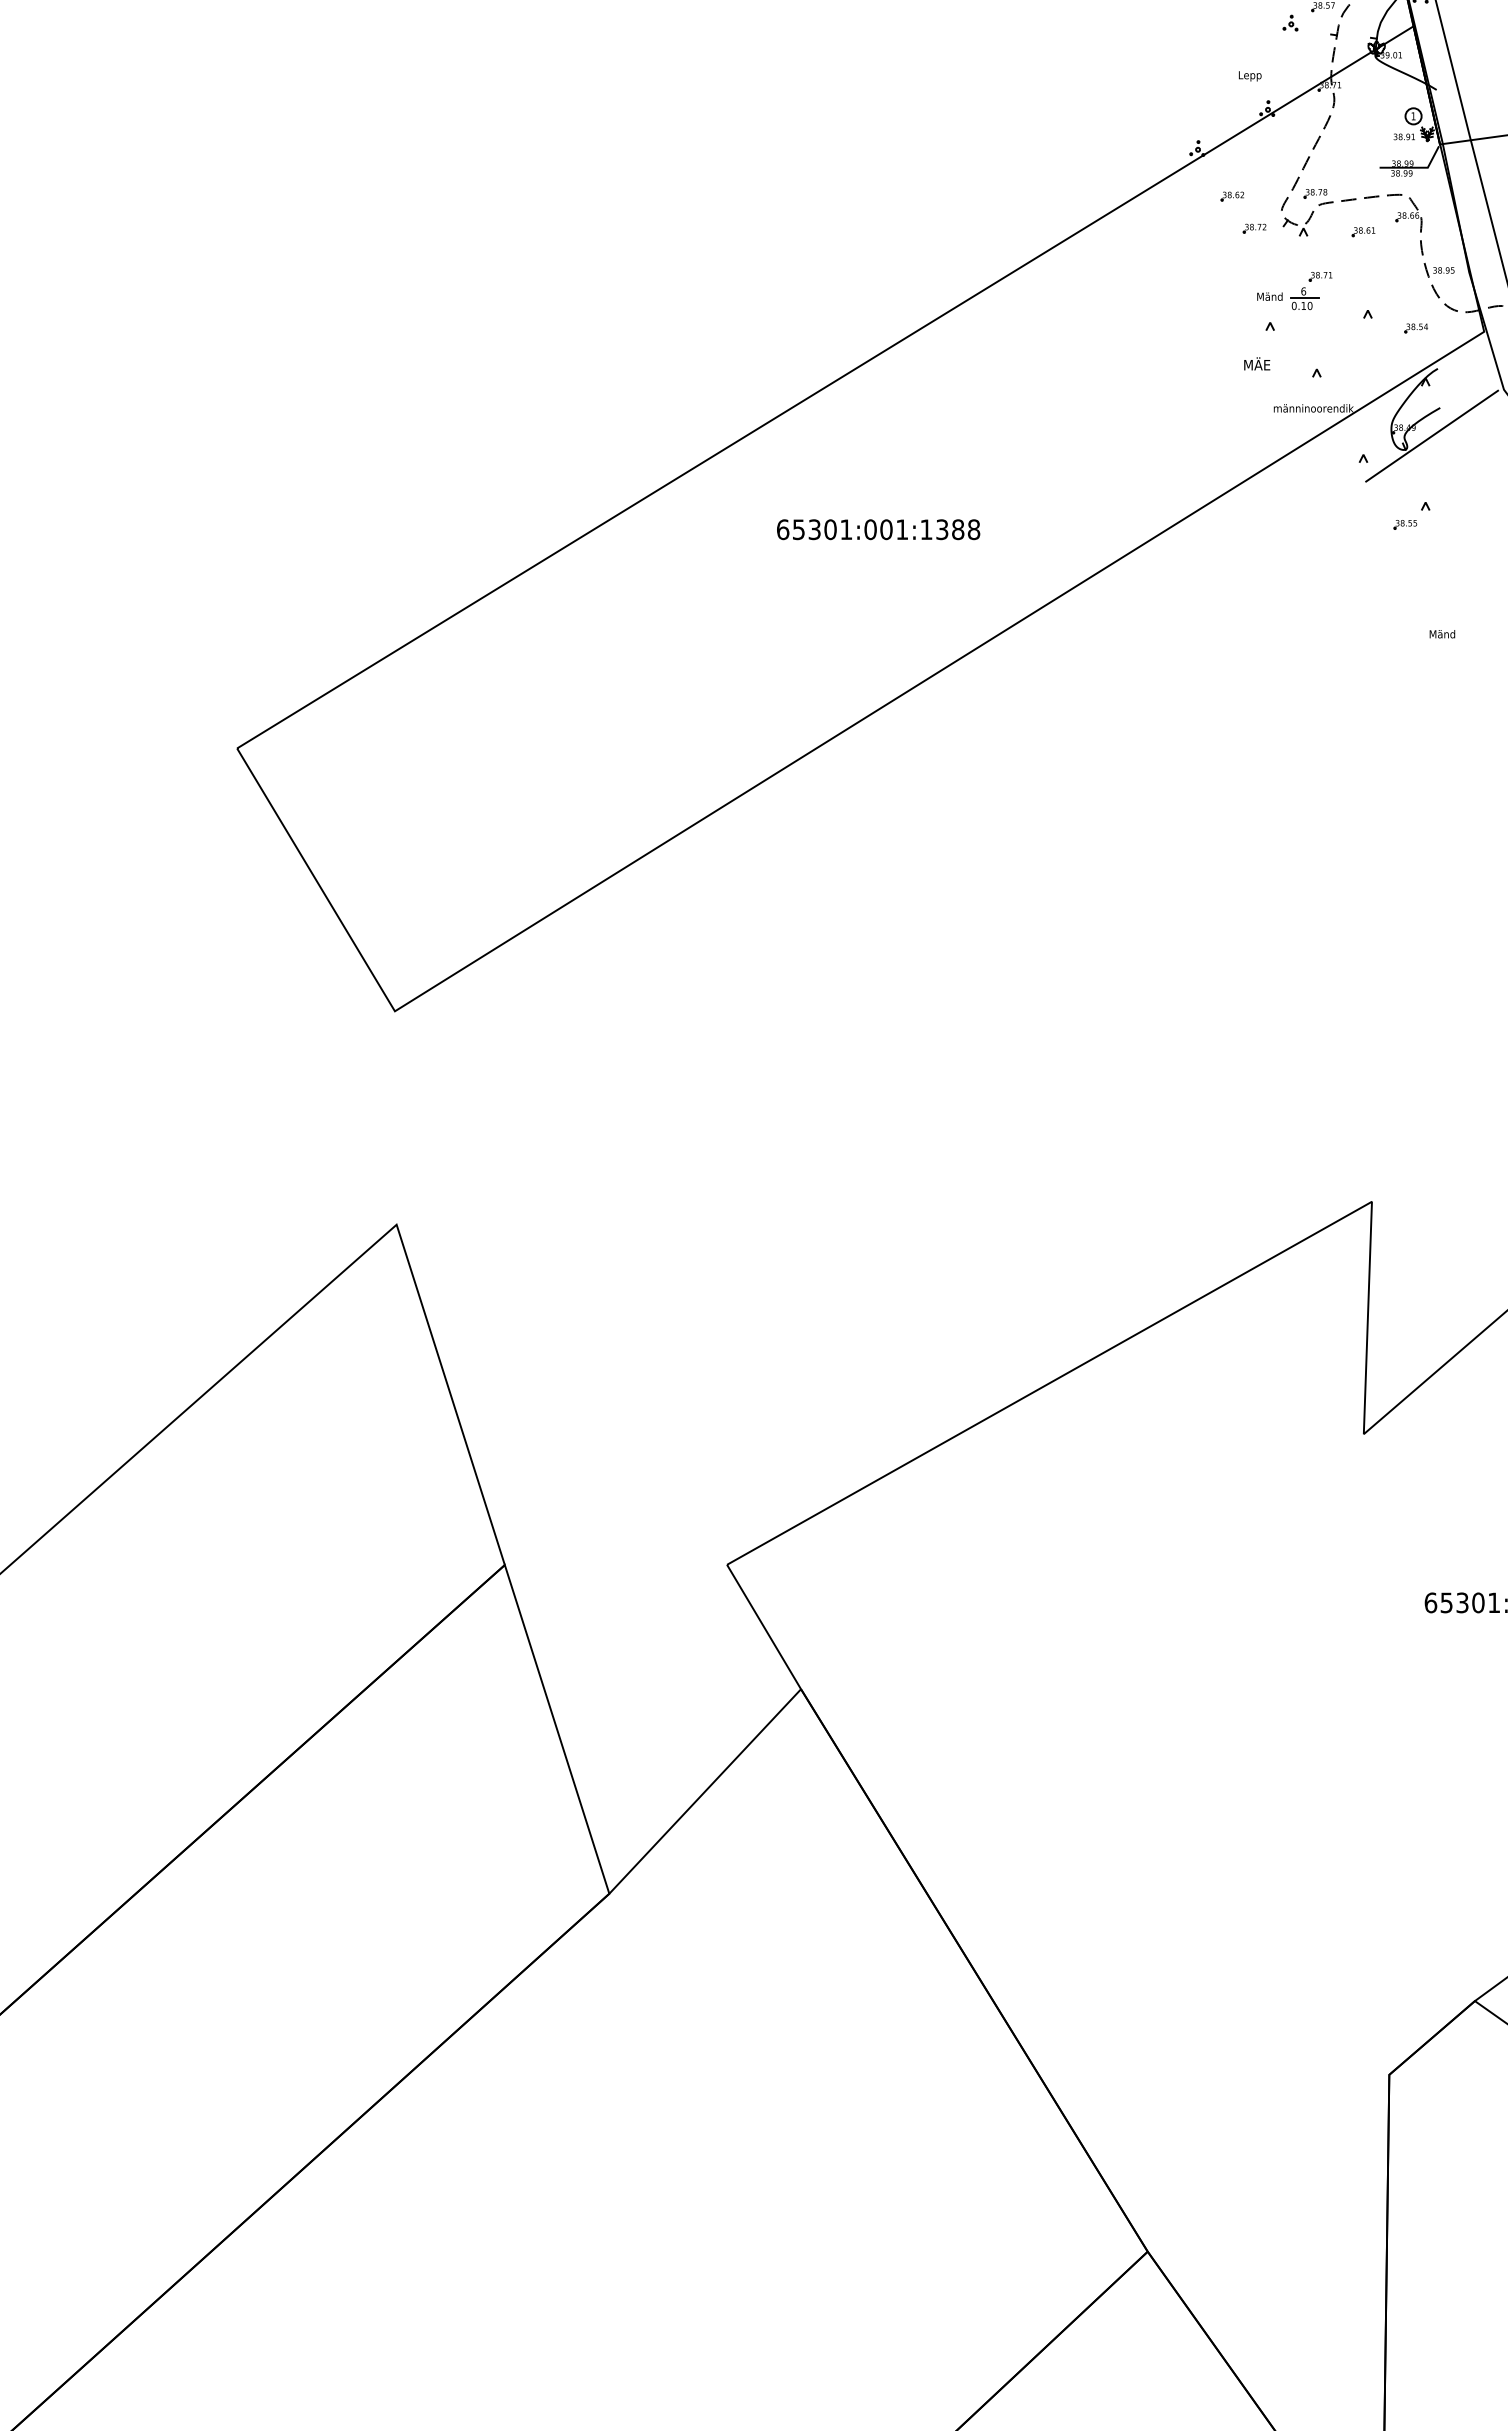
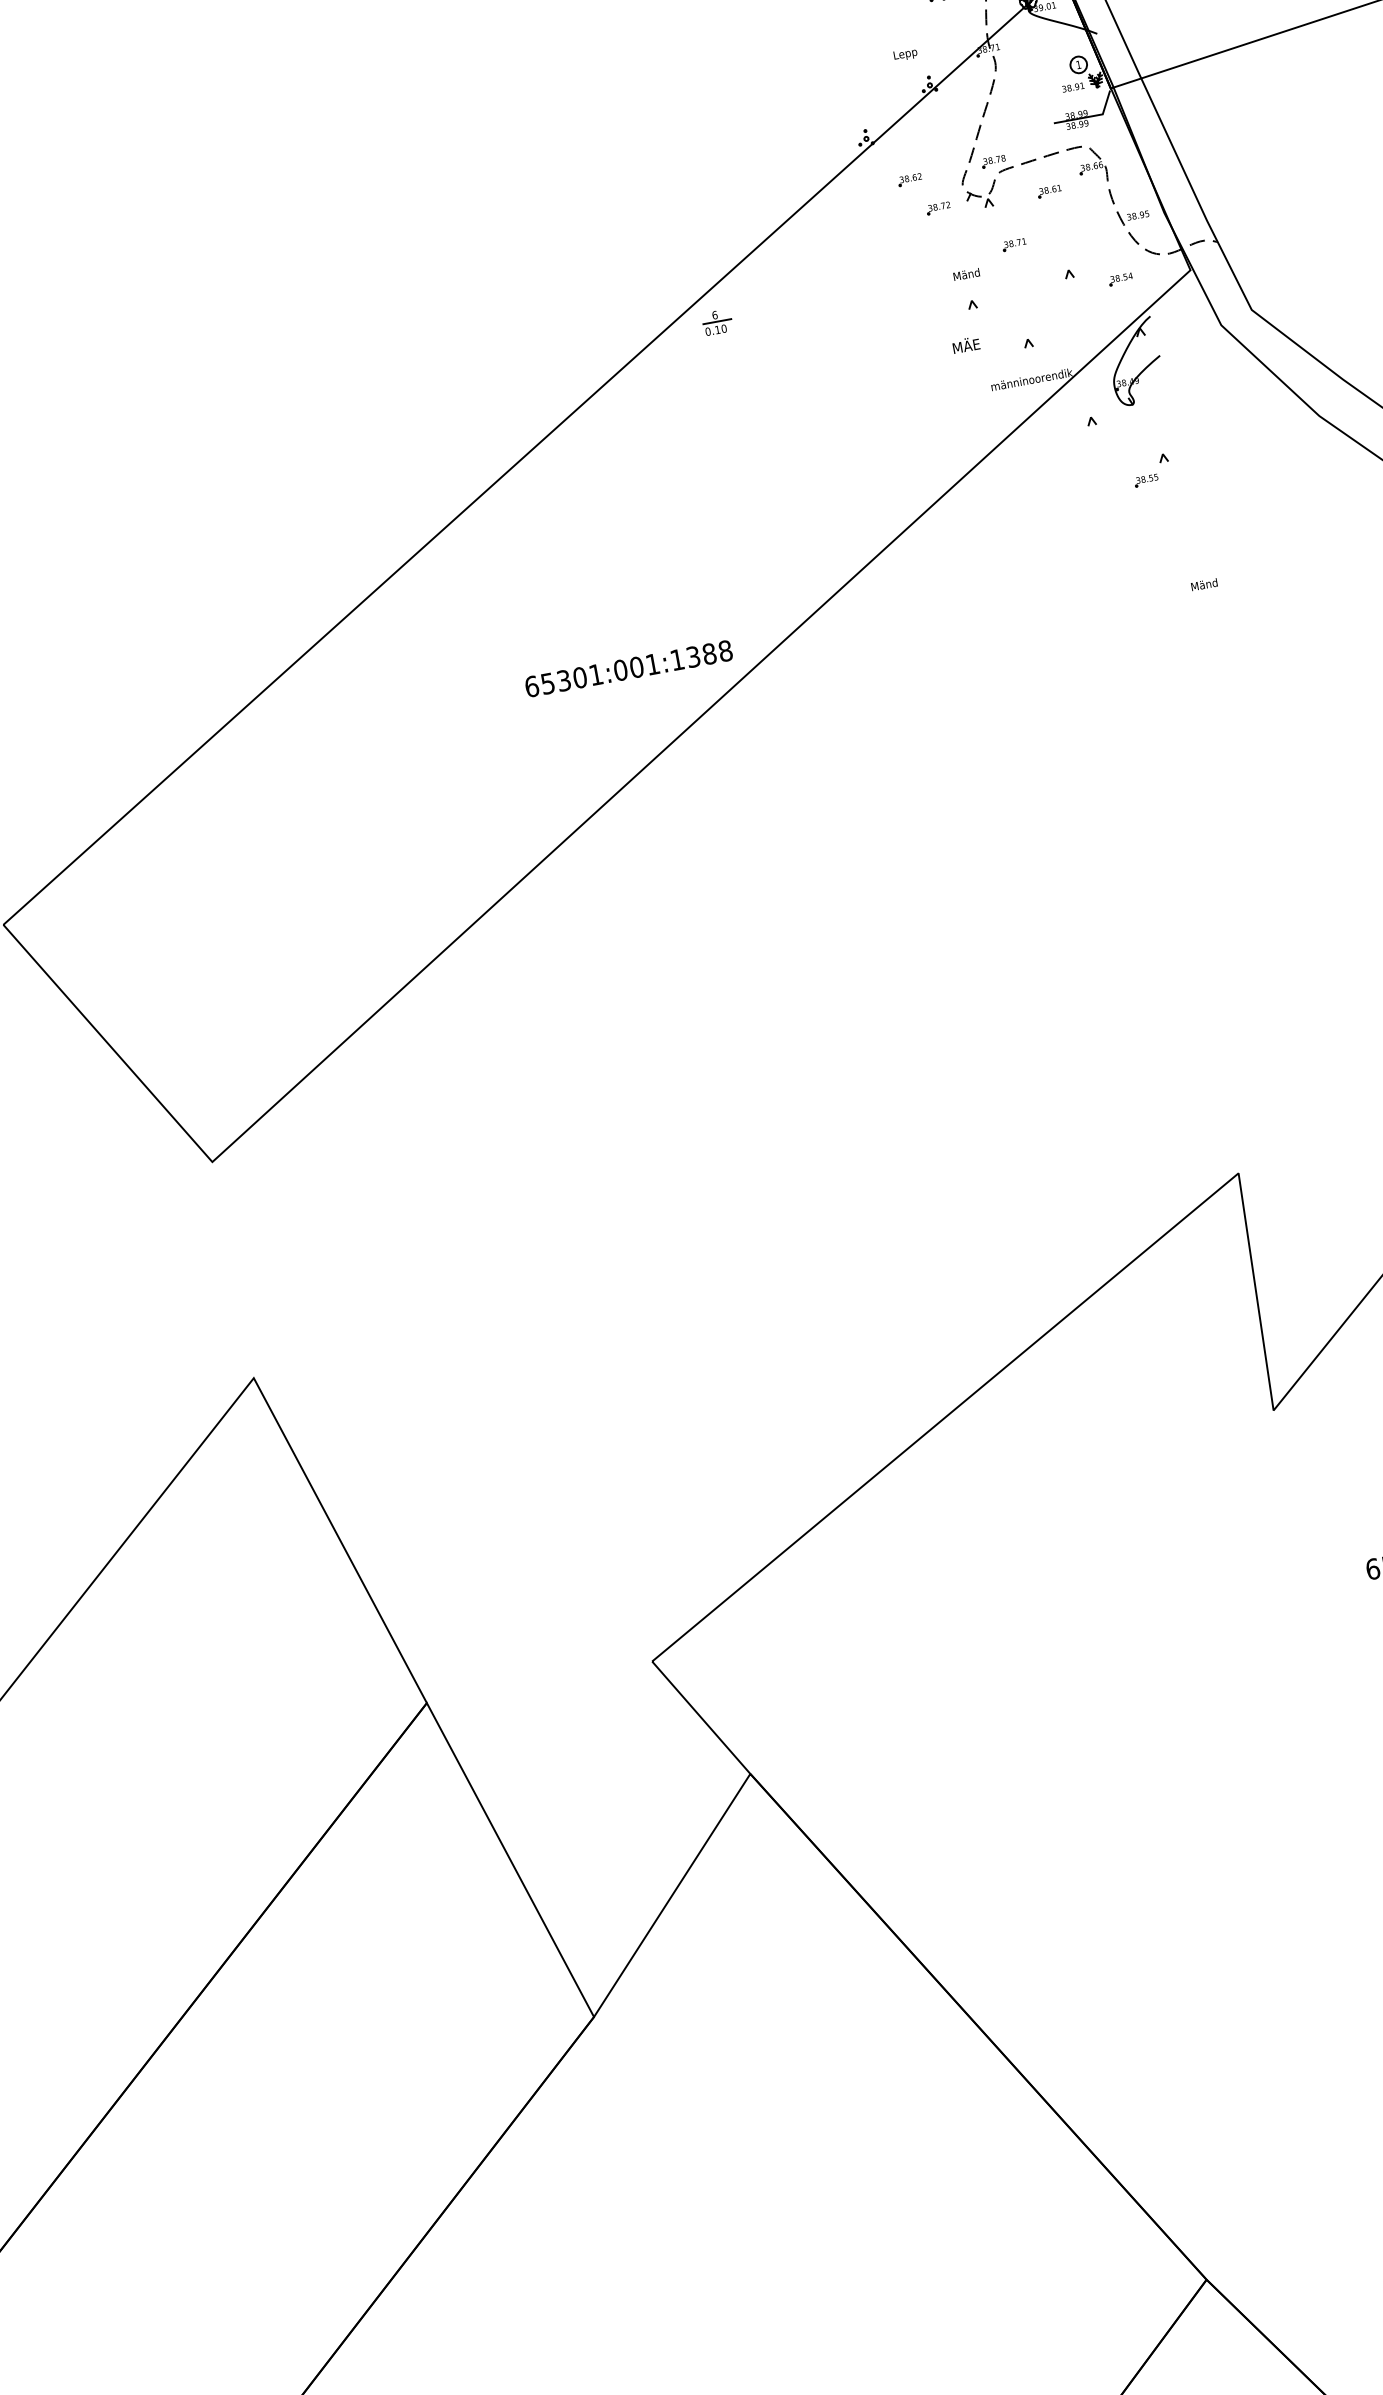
part: (1304, 298) -> (717, 322), moved
line: (1432, 435) -> (1157, 385), removed
text: (878, 529) -> (628, 668), moved

